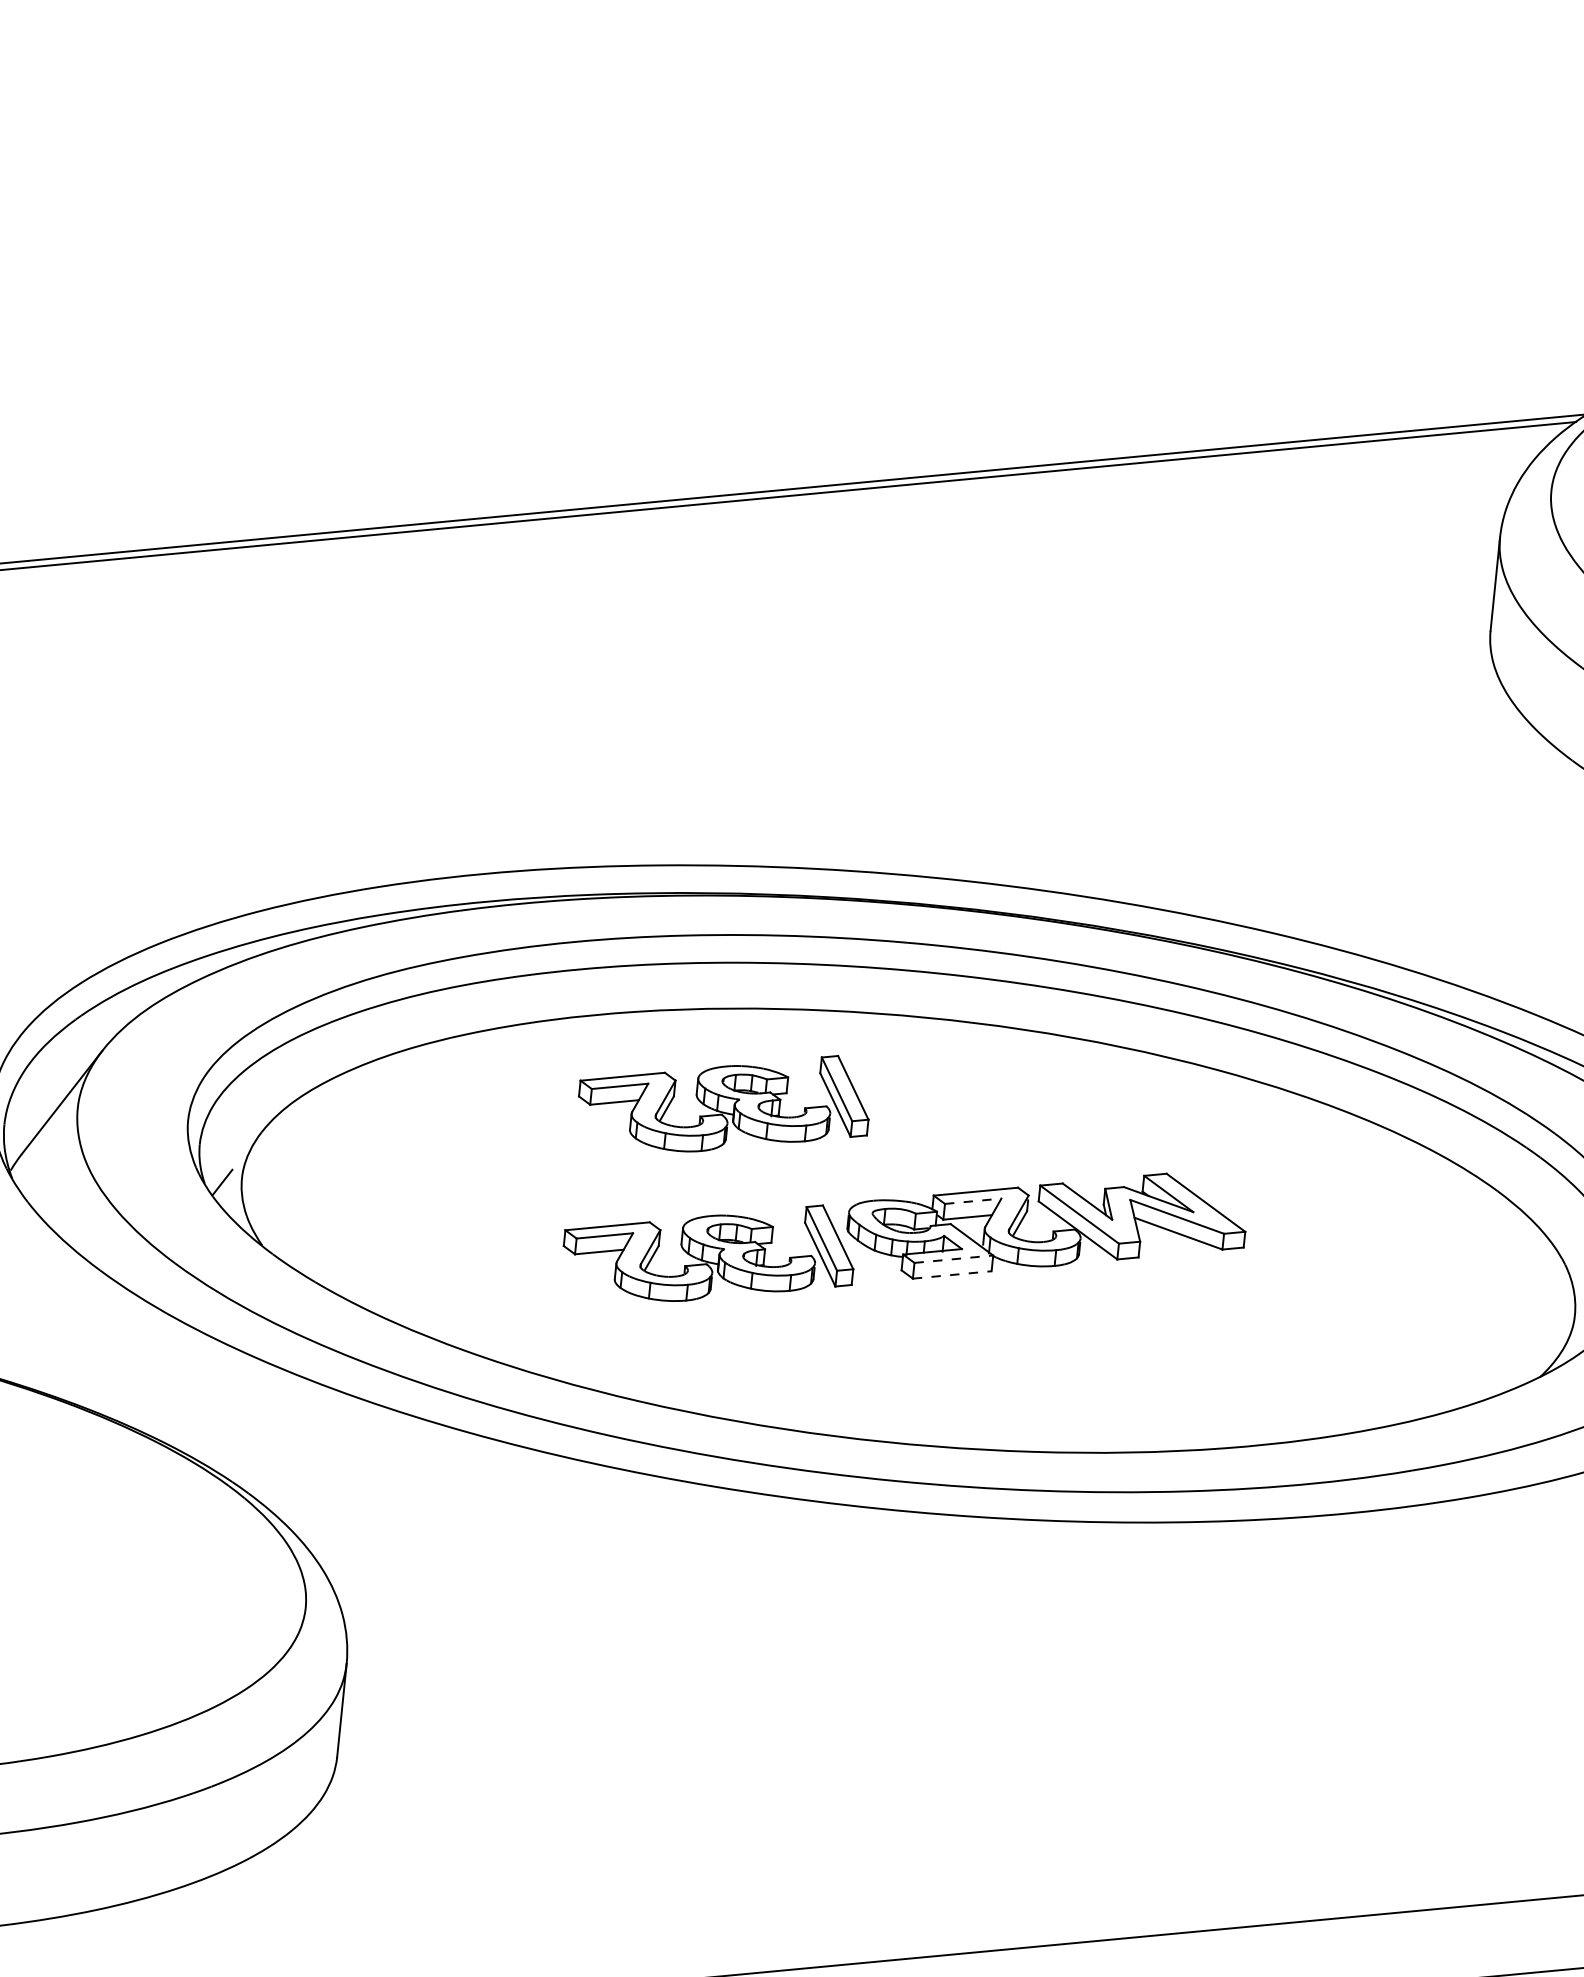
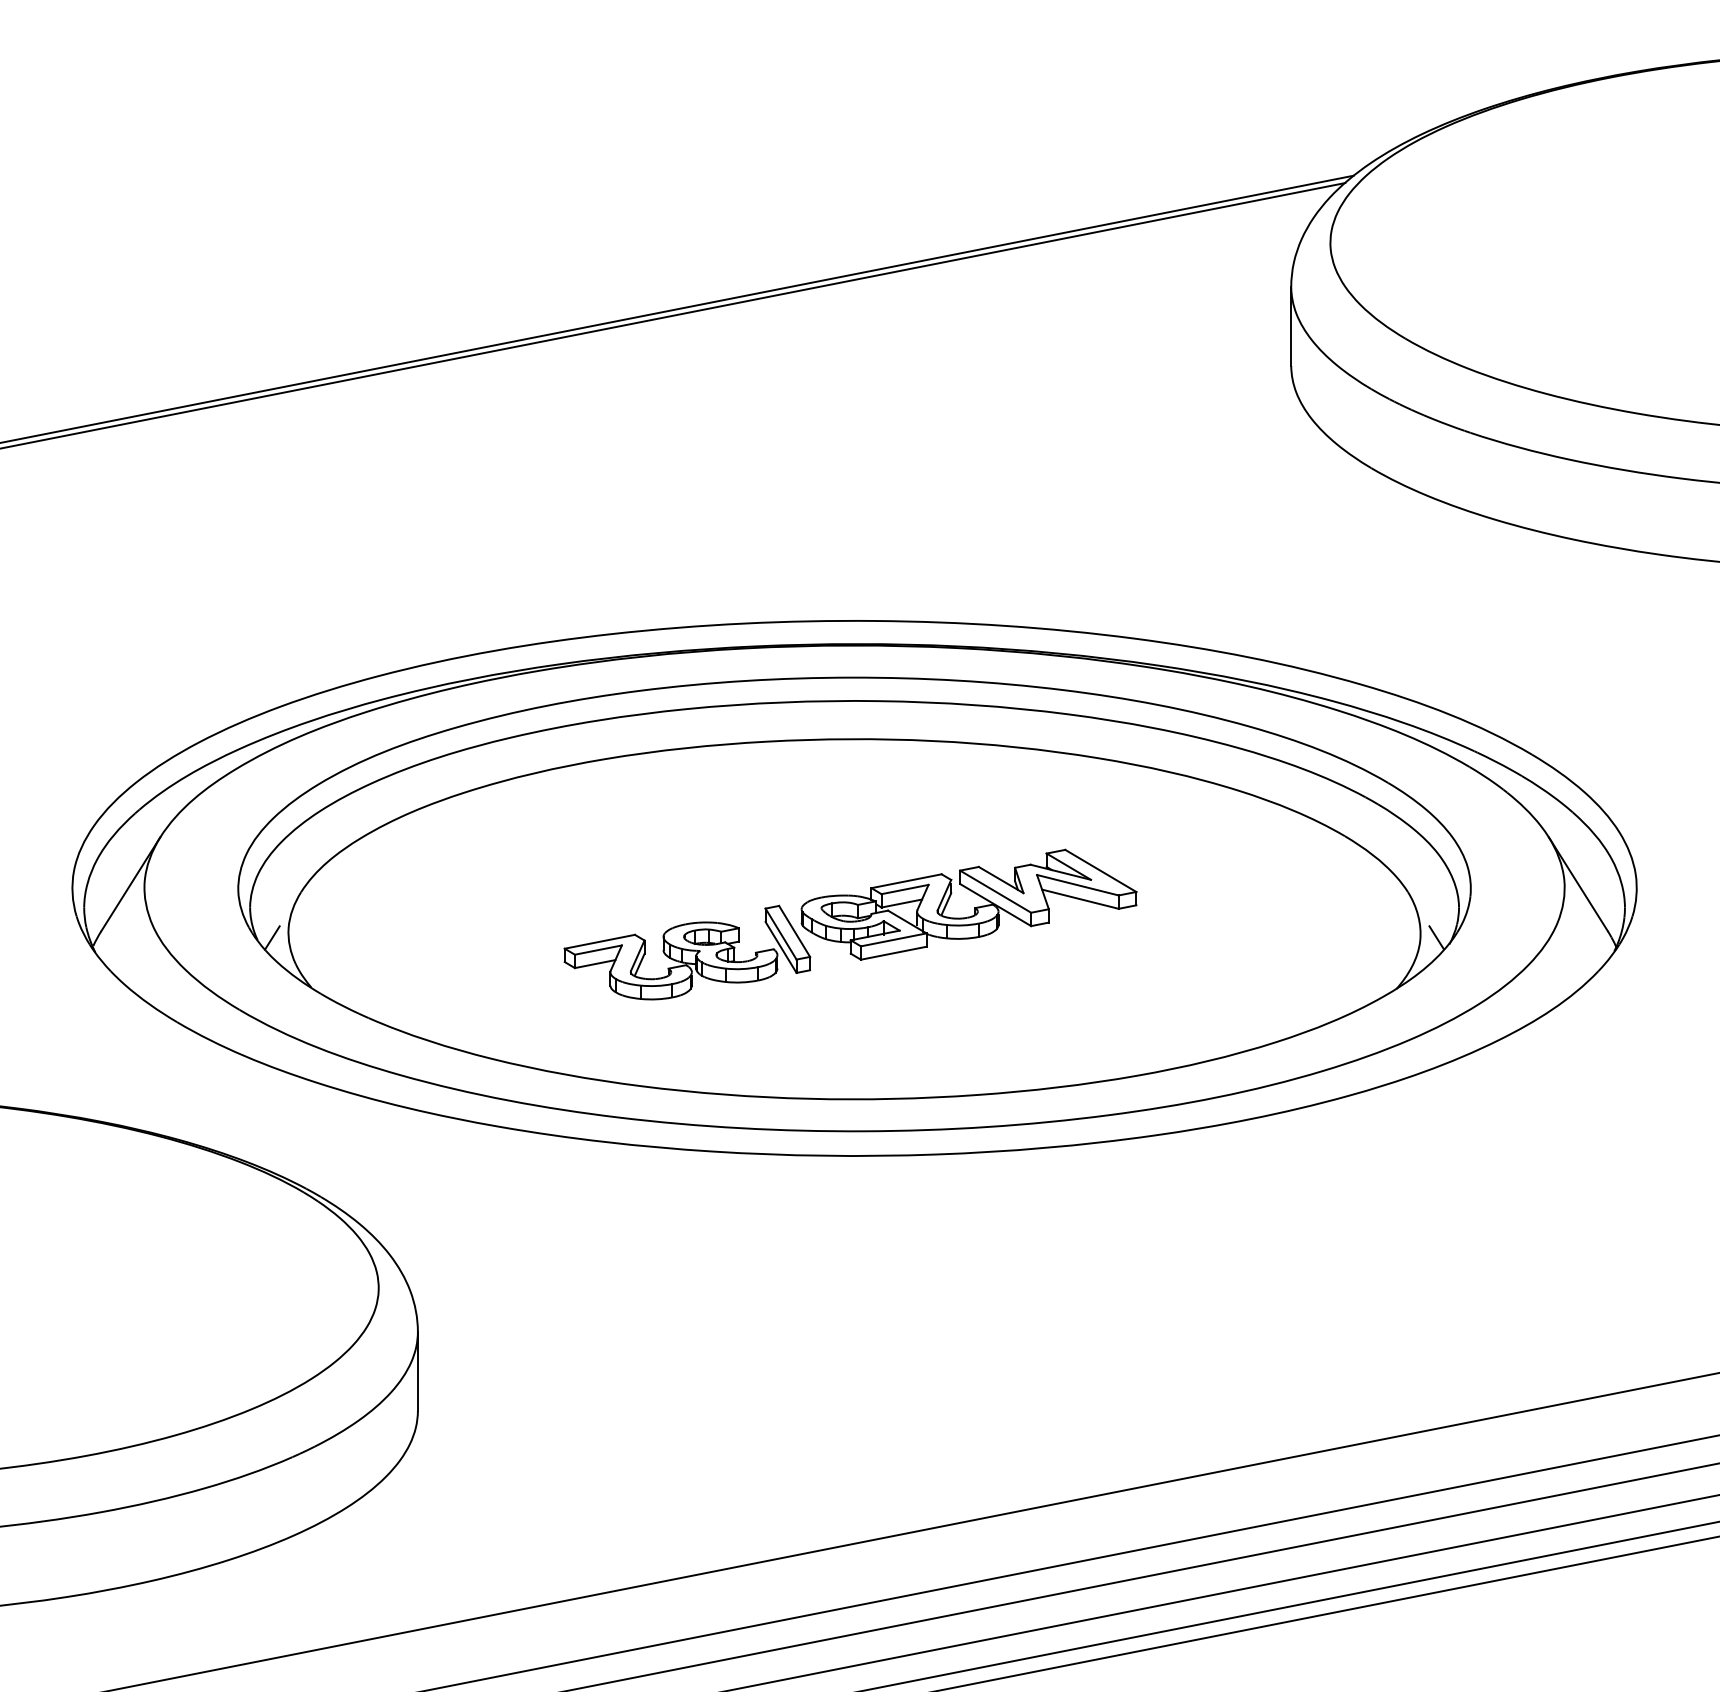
part: (724, 1099) -> (687, 825), removed
line: (973, 1201) -> (905, 889), dashed -> solid
line: (954, 1258) -> (894, 939), dashed -> solid
line: (953, 1275) -> (894, 953), dashed -> solid

